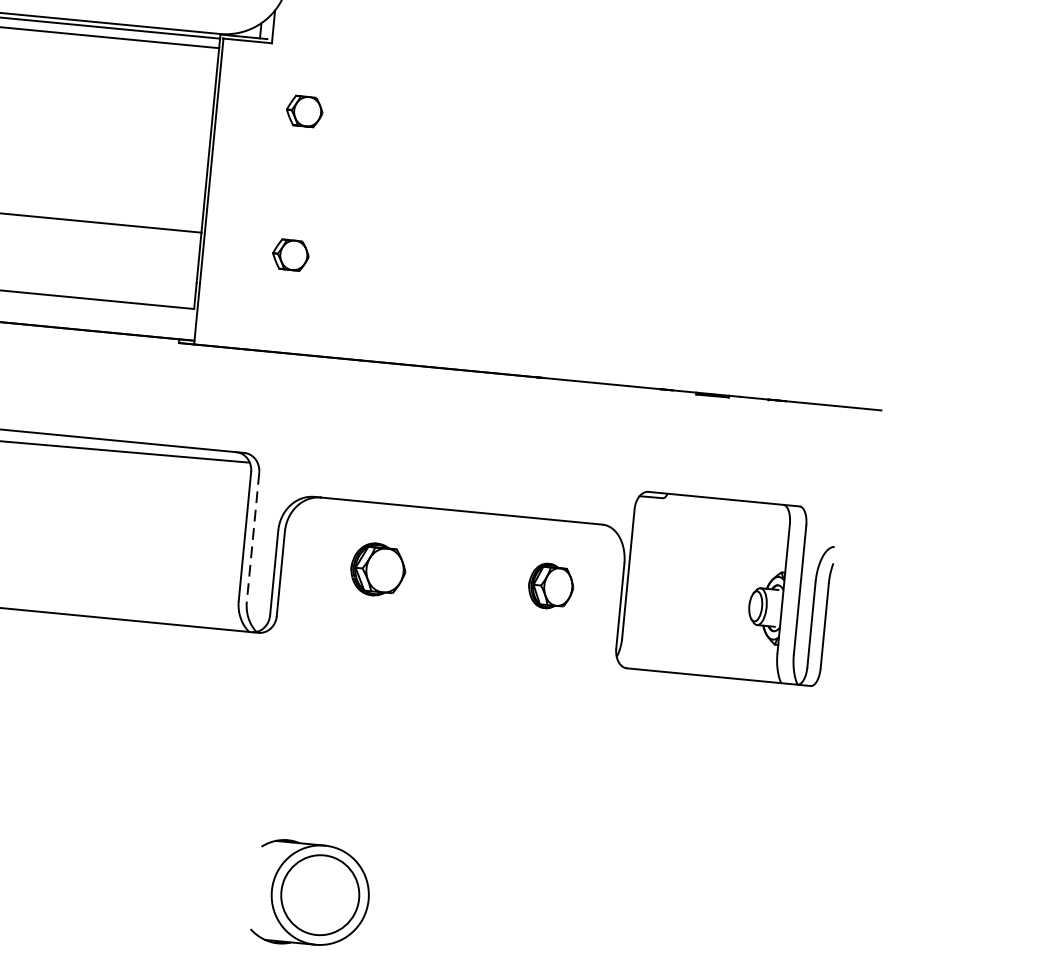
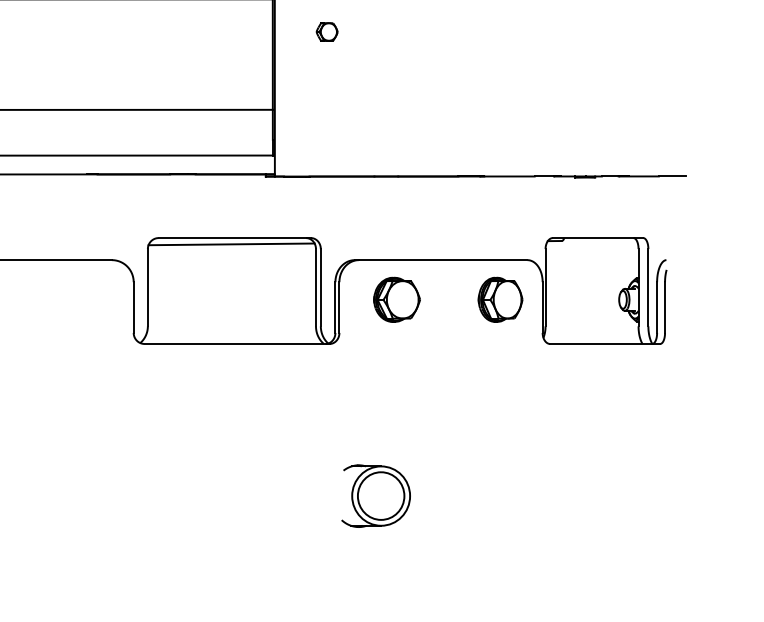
part: (289, 254) -> (326, 117), removed
line: (252, 537) -> (320, 287), dashed -> solid
part: (377, 569) -> (396, 299), size x1.43
part: (551, 586) -> (500, 299), size x1.67

